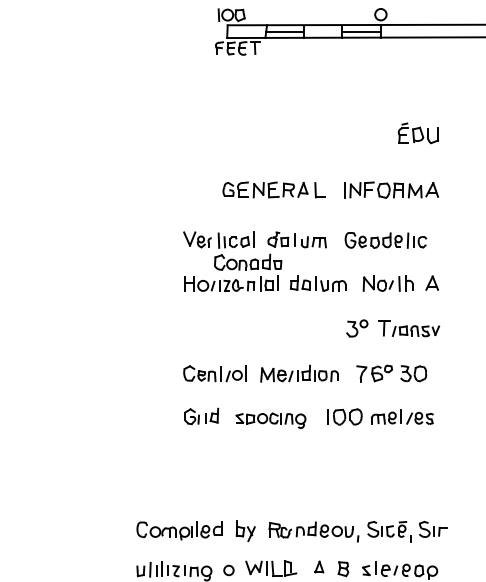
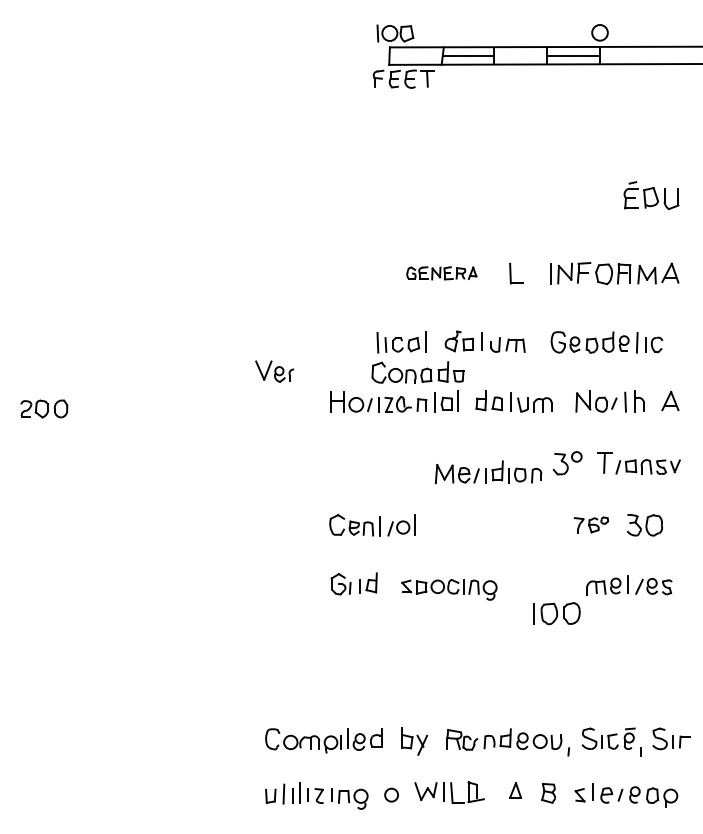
part: (265, 190) -> (441, 273), size x0.6
part: (197, 239) -> (274, 371), moved
part: (299, 373) -> (488, 472), moved
part: (374, 373) -> (591, 524), size x0.7
part: (344, 416) -> (556, 613), moved

